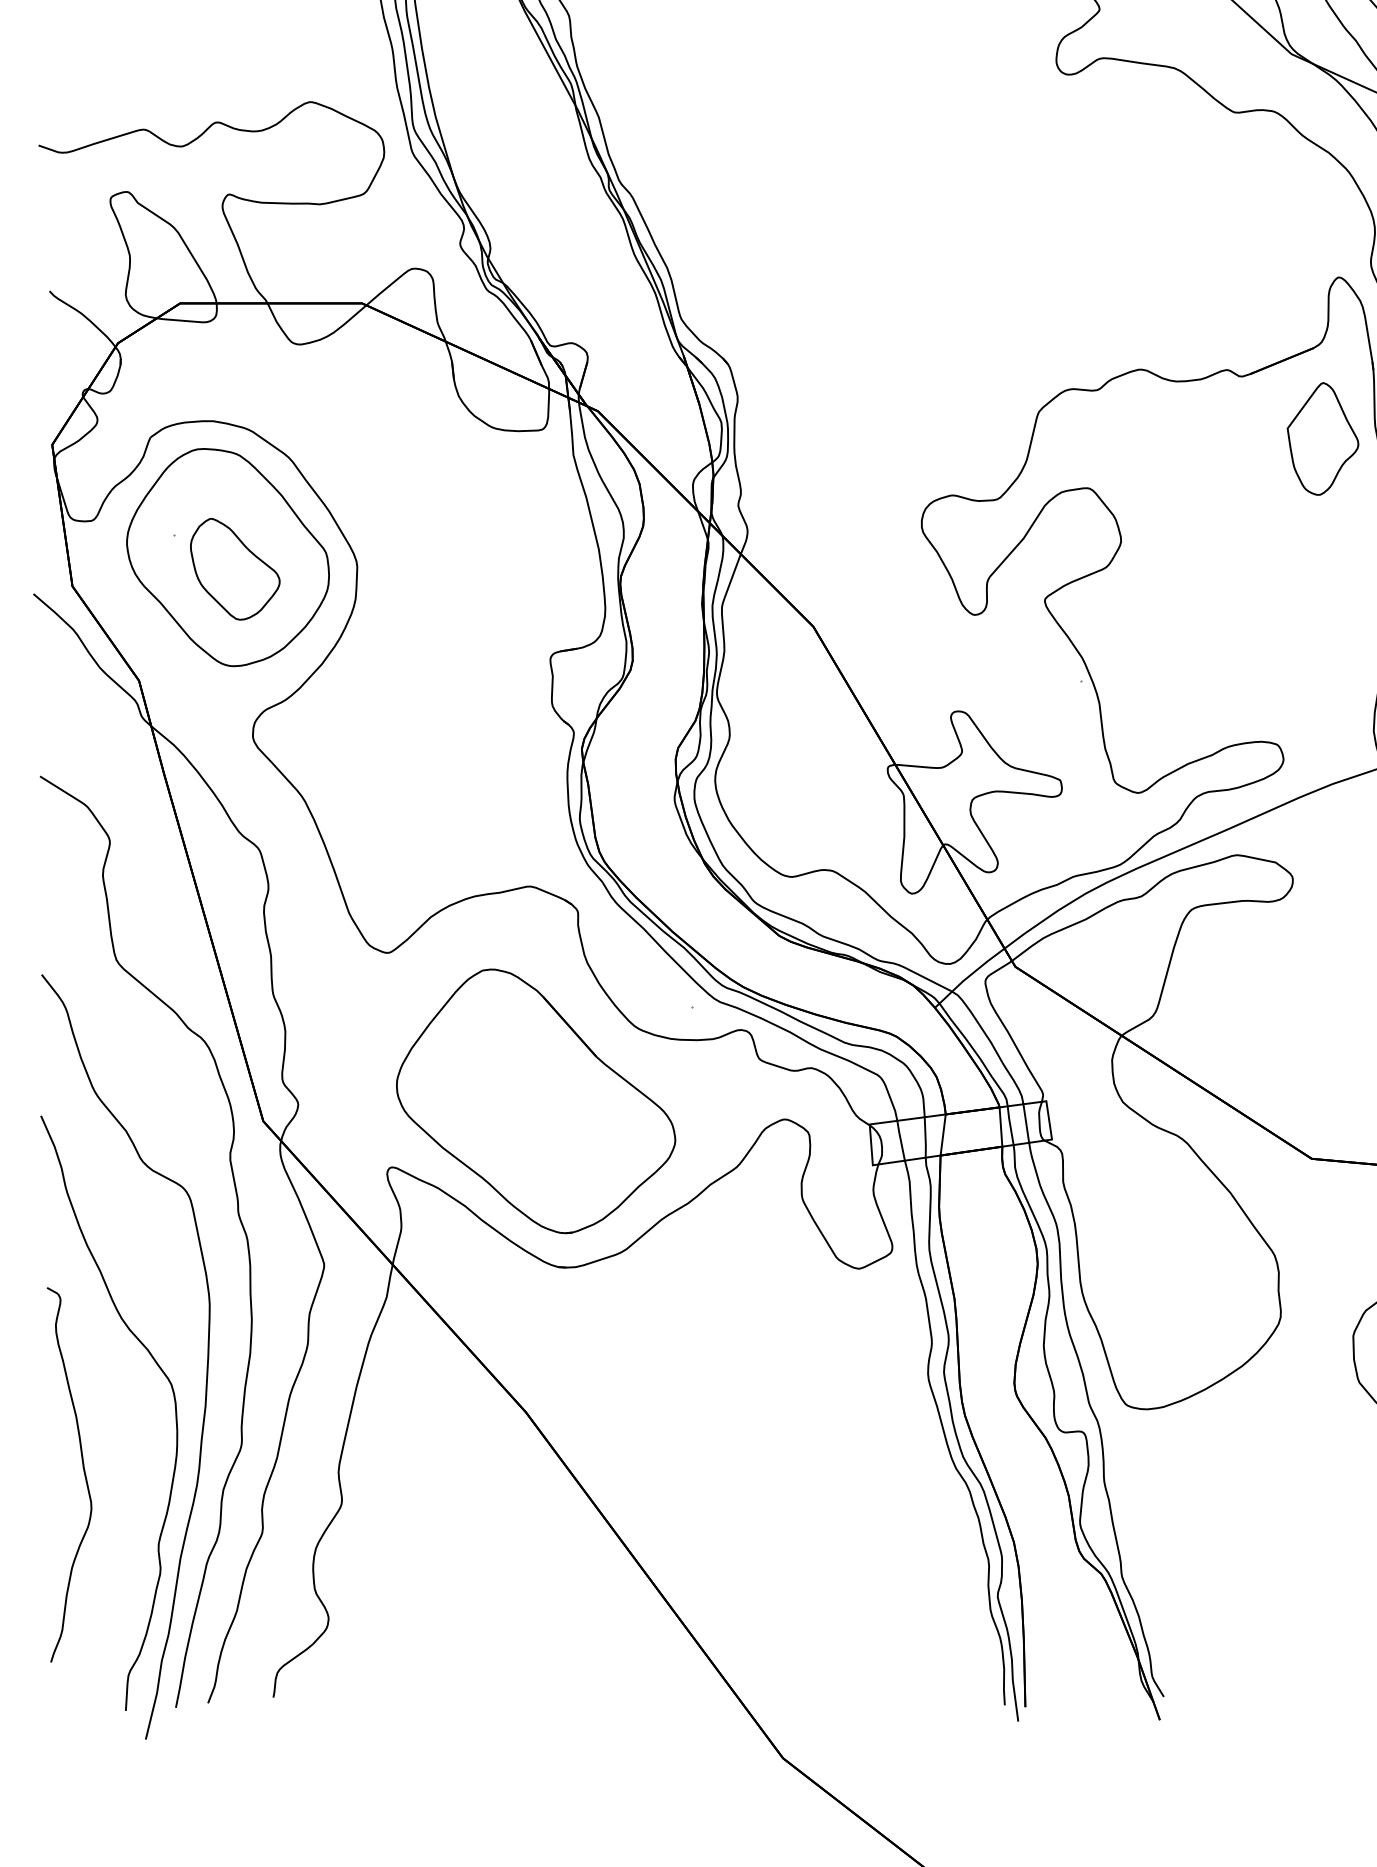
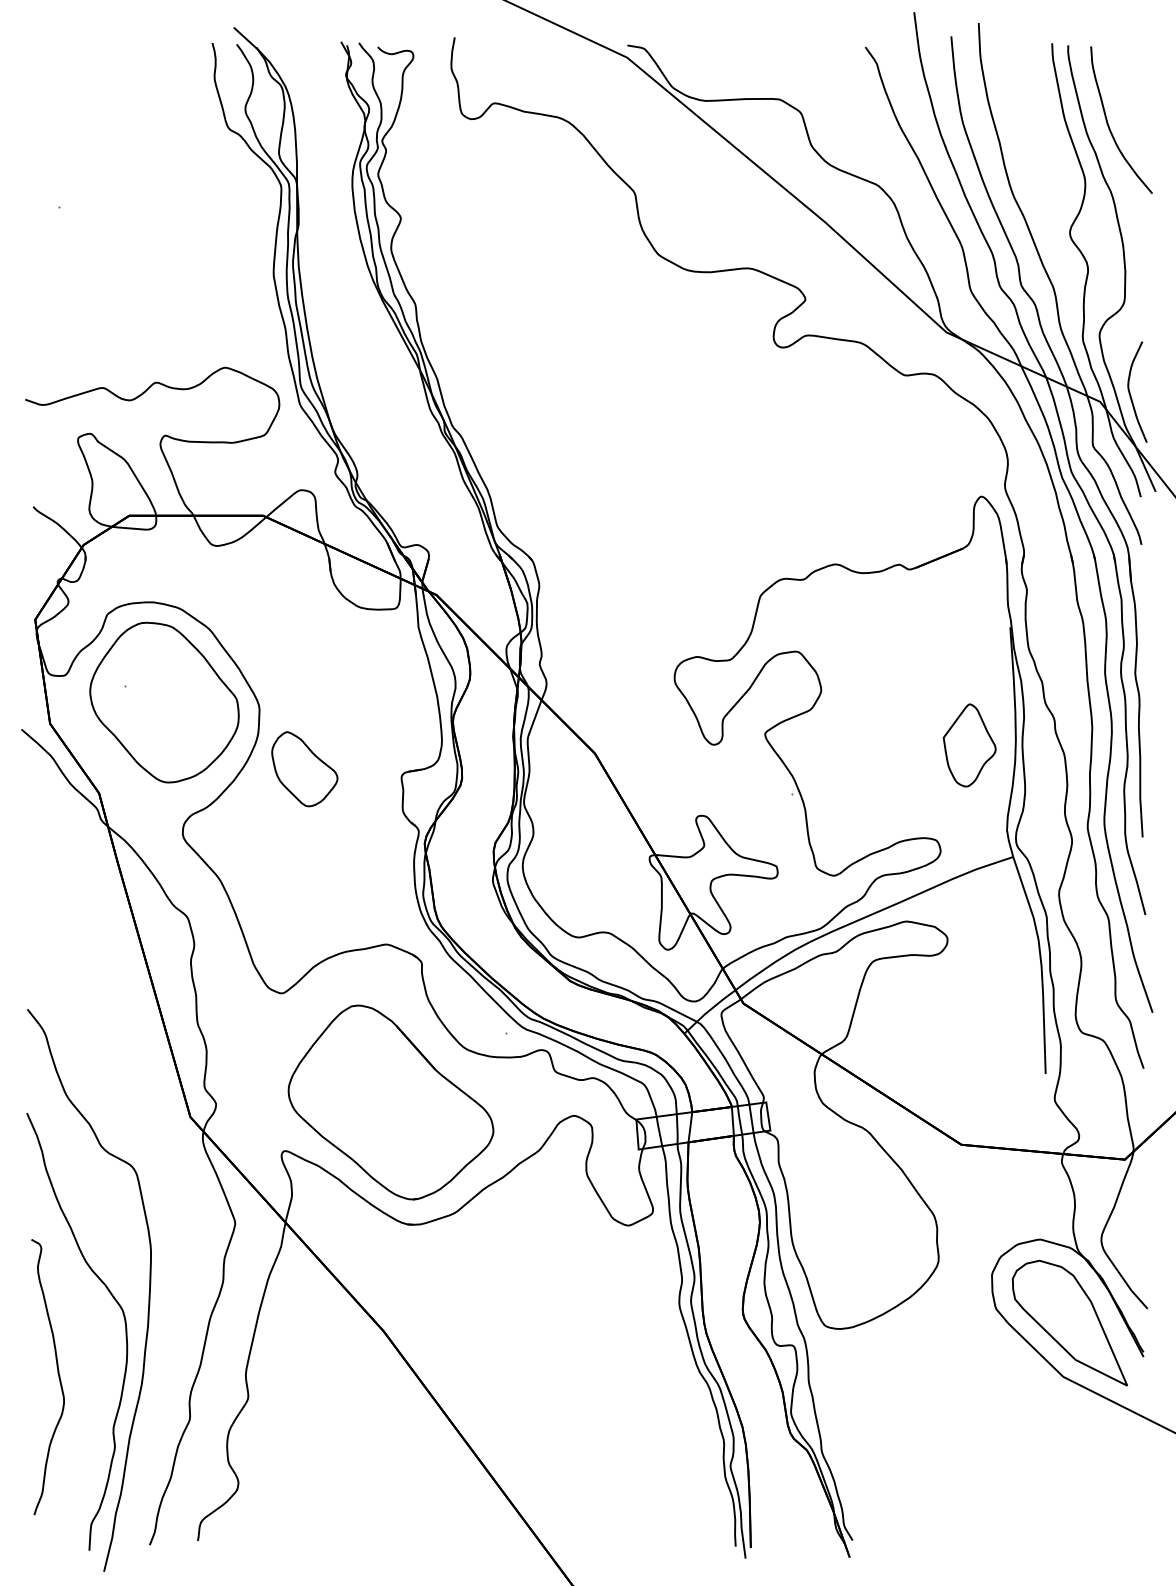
part: (1322, 439) -> (969, 745), moved
part: (234, 569) -> (304, 769), moved
curve: (237, 1215) -> (171, 1186), removed

